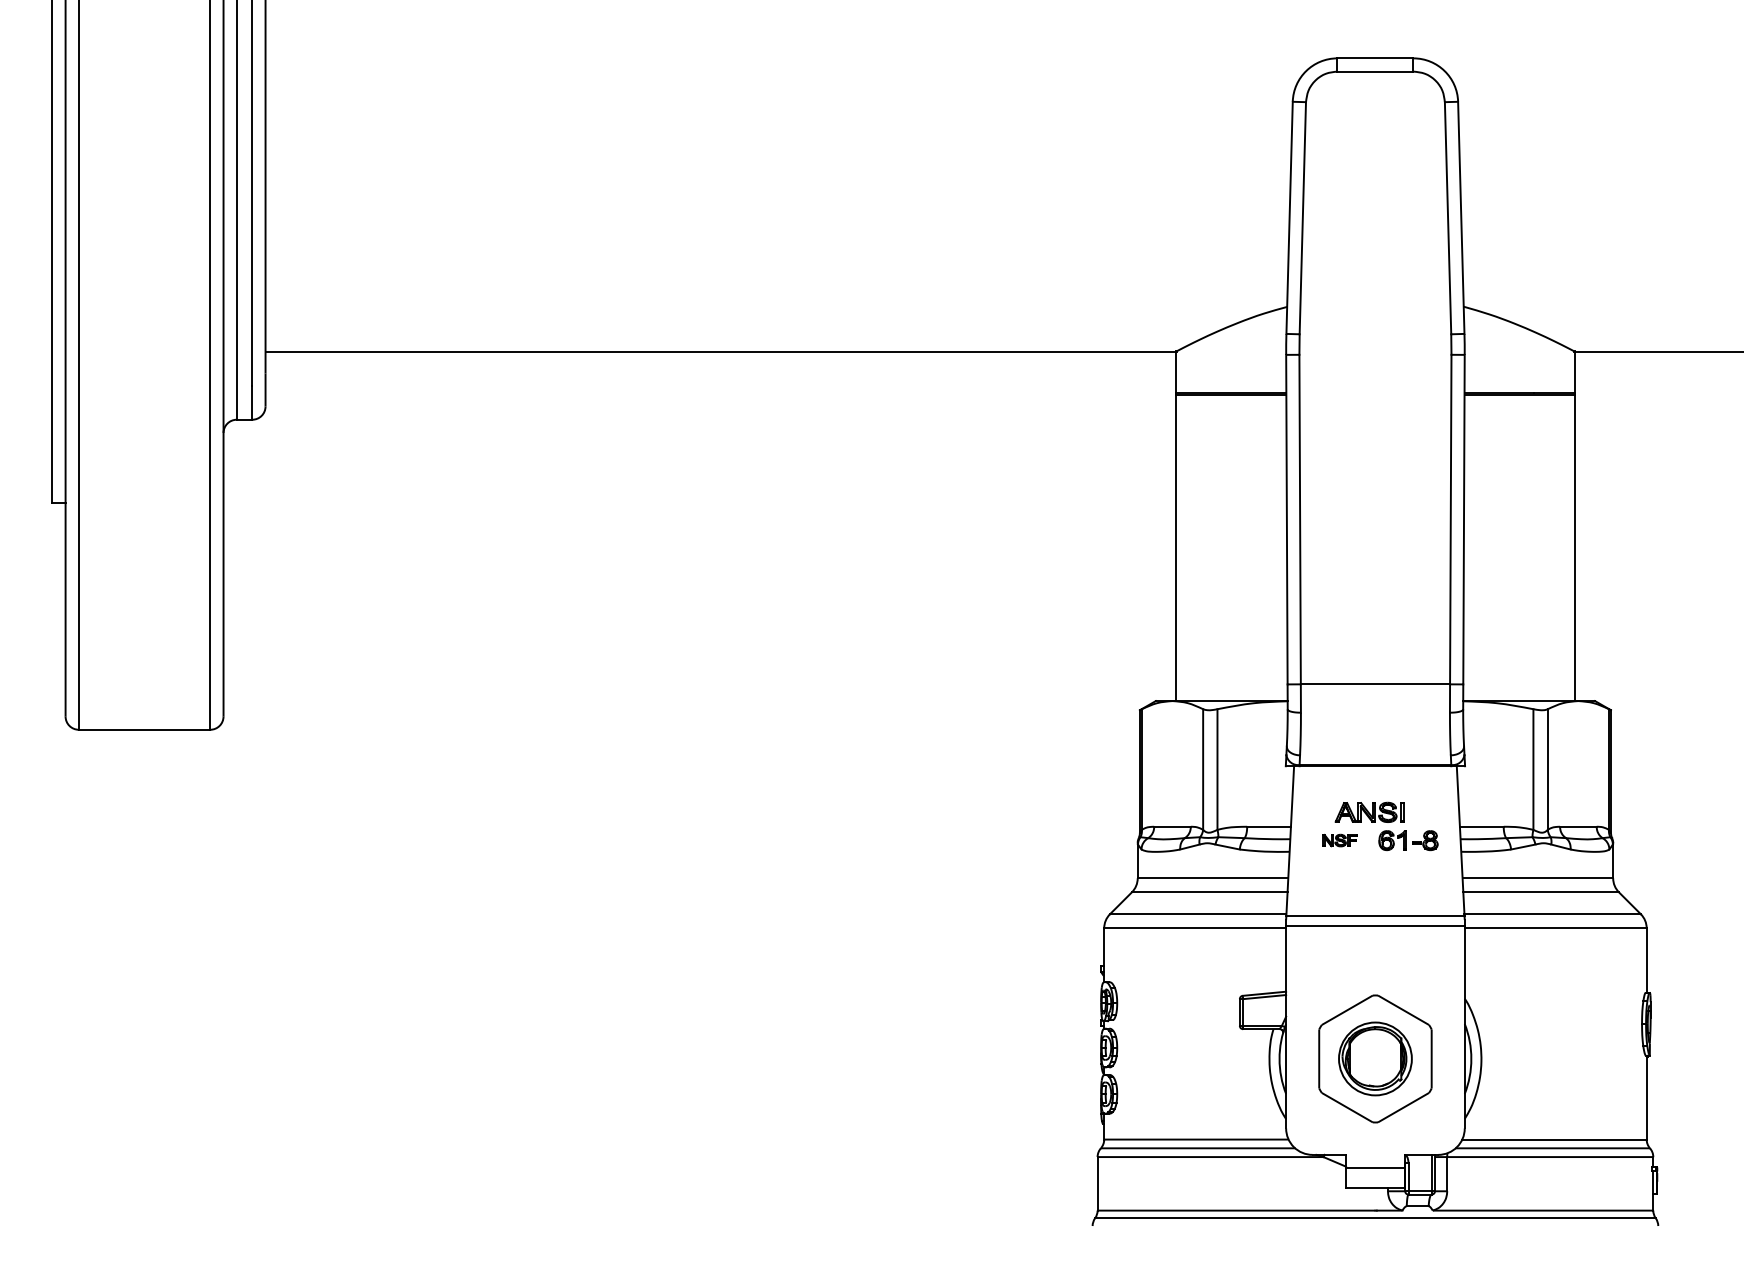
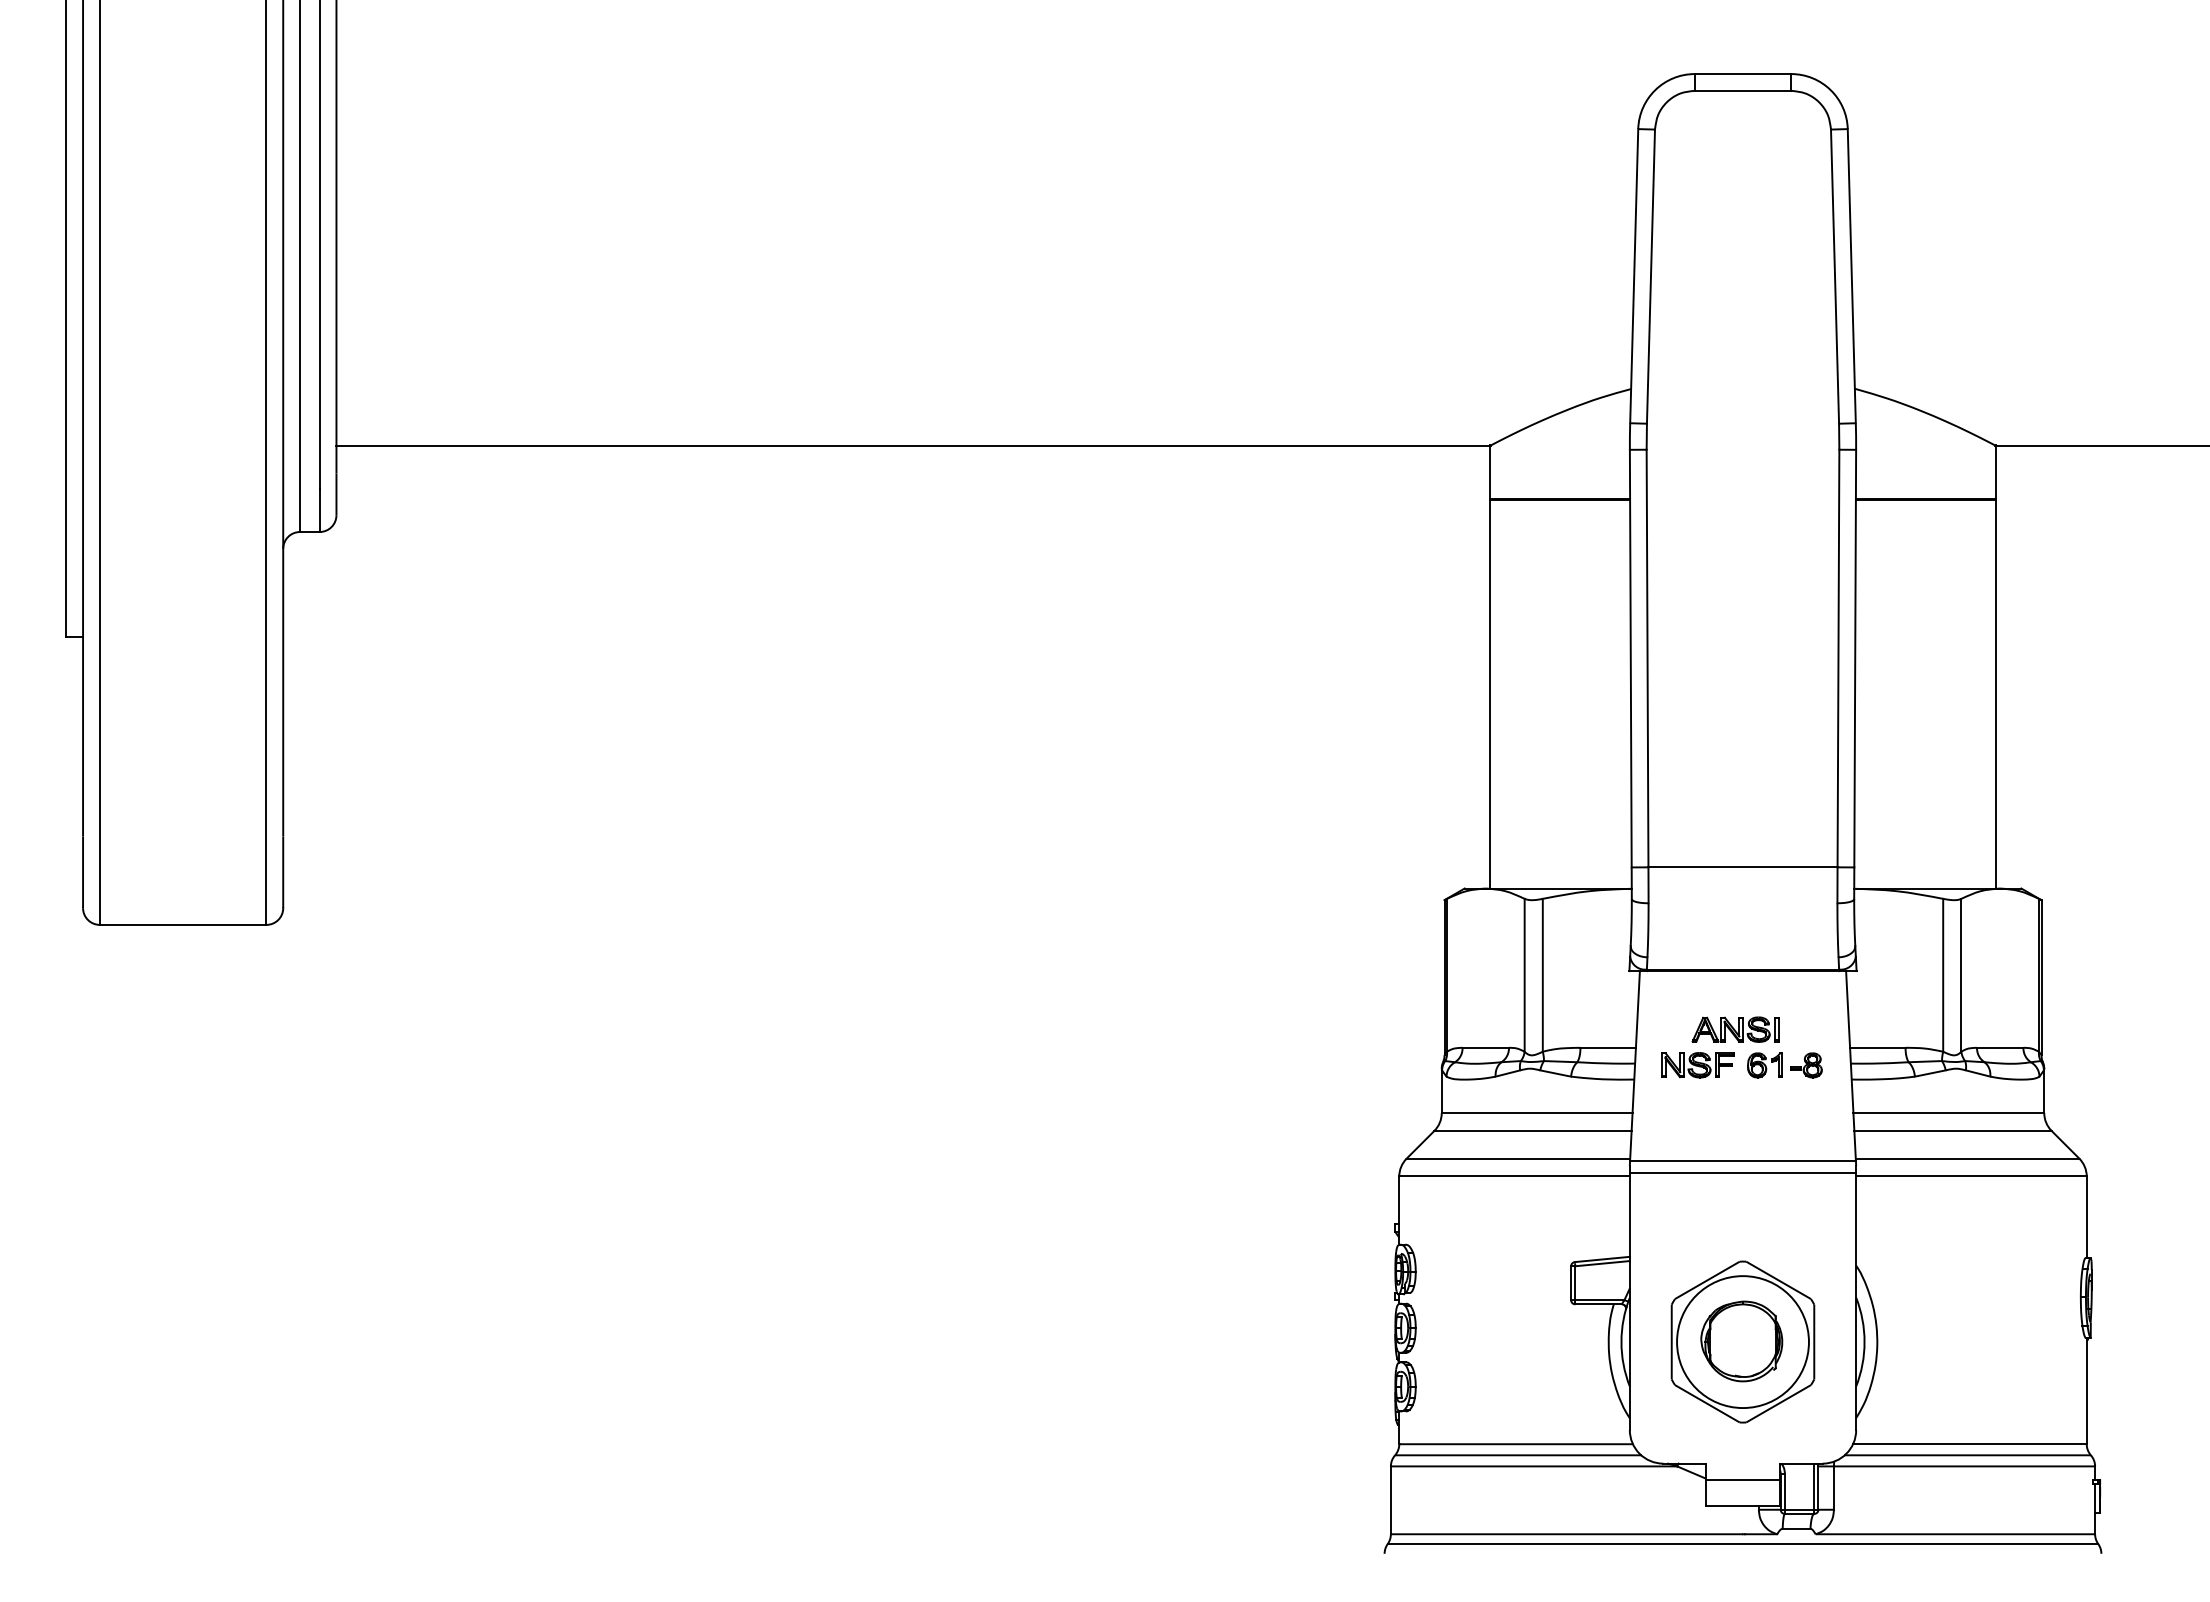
part: (1339, 840) -> (1697, 1065), size x1.67
circle: (1375, 1059) -> (1742, 1342), size x1.43

